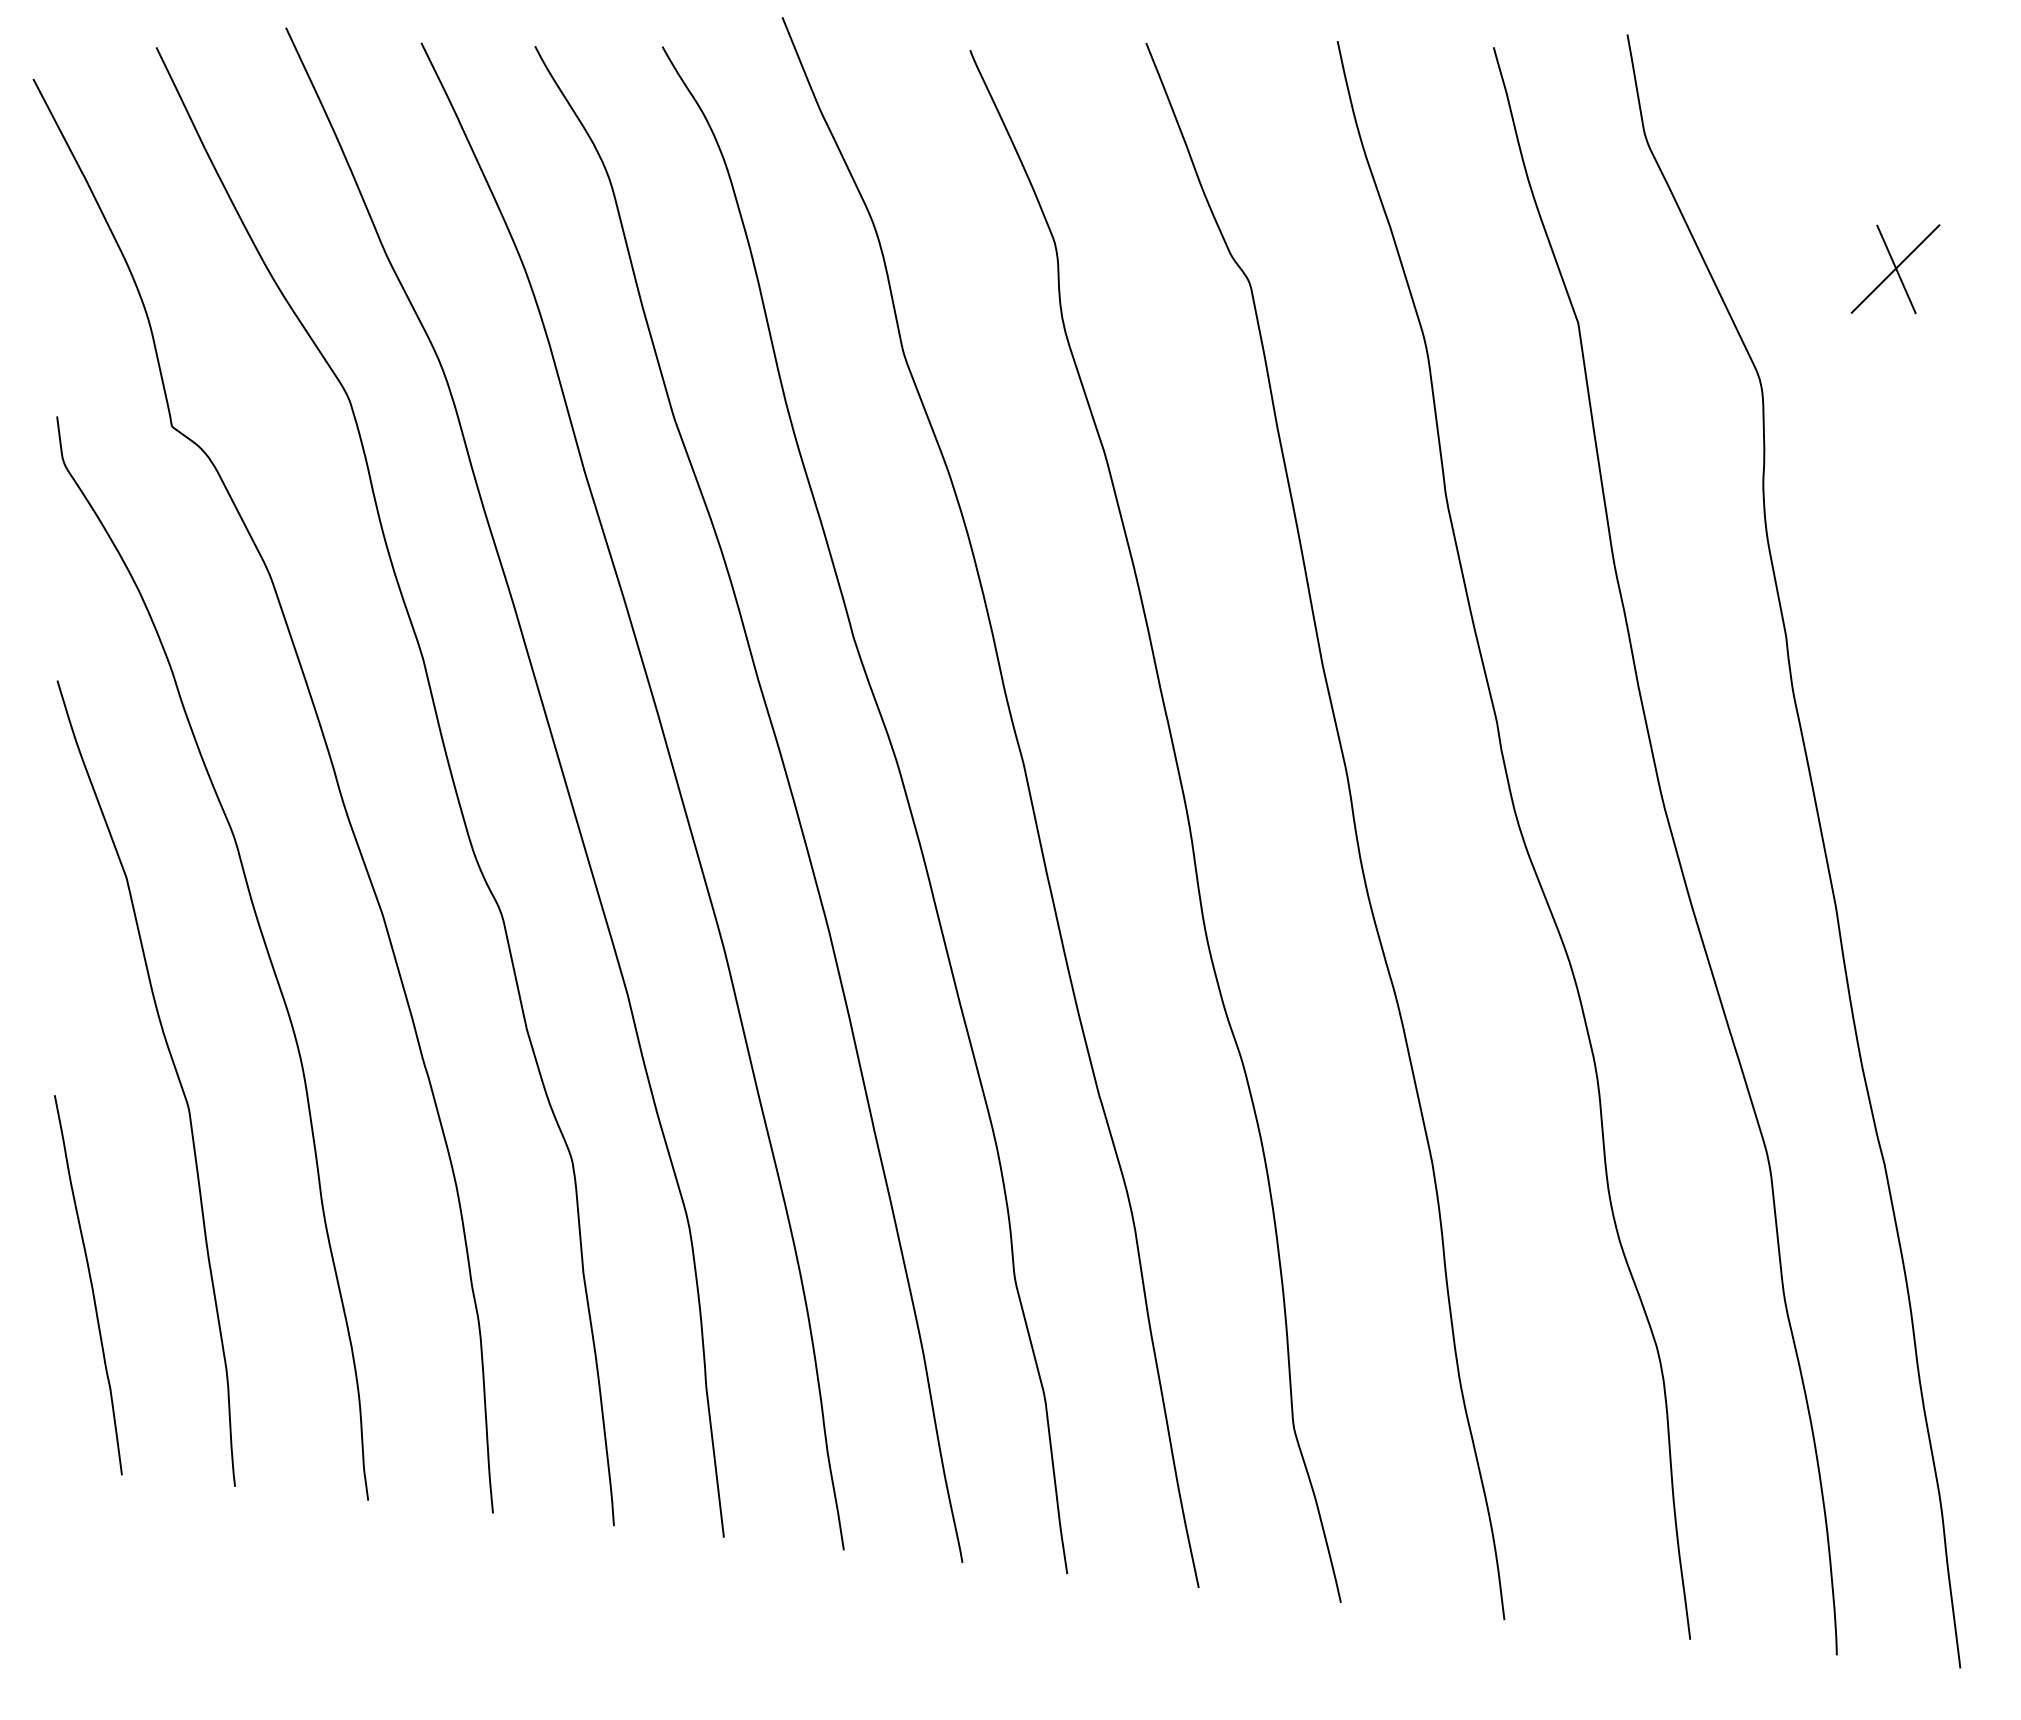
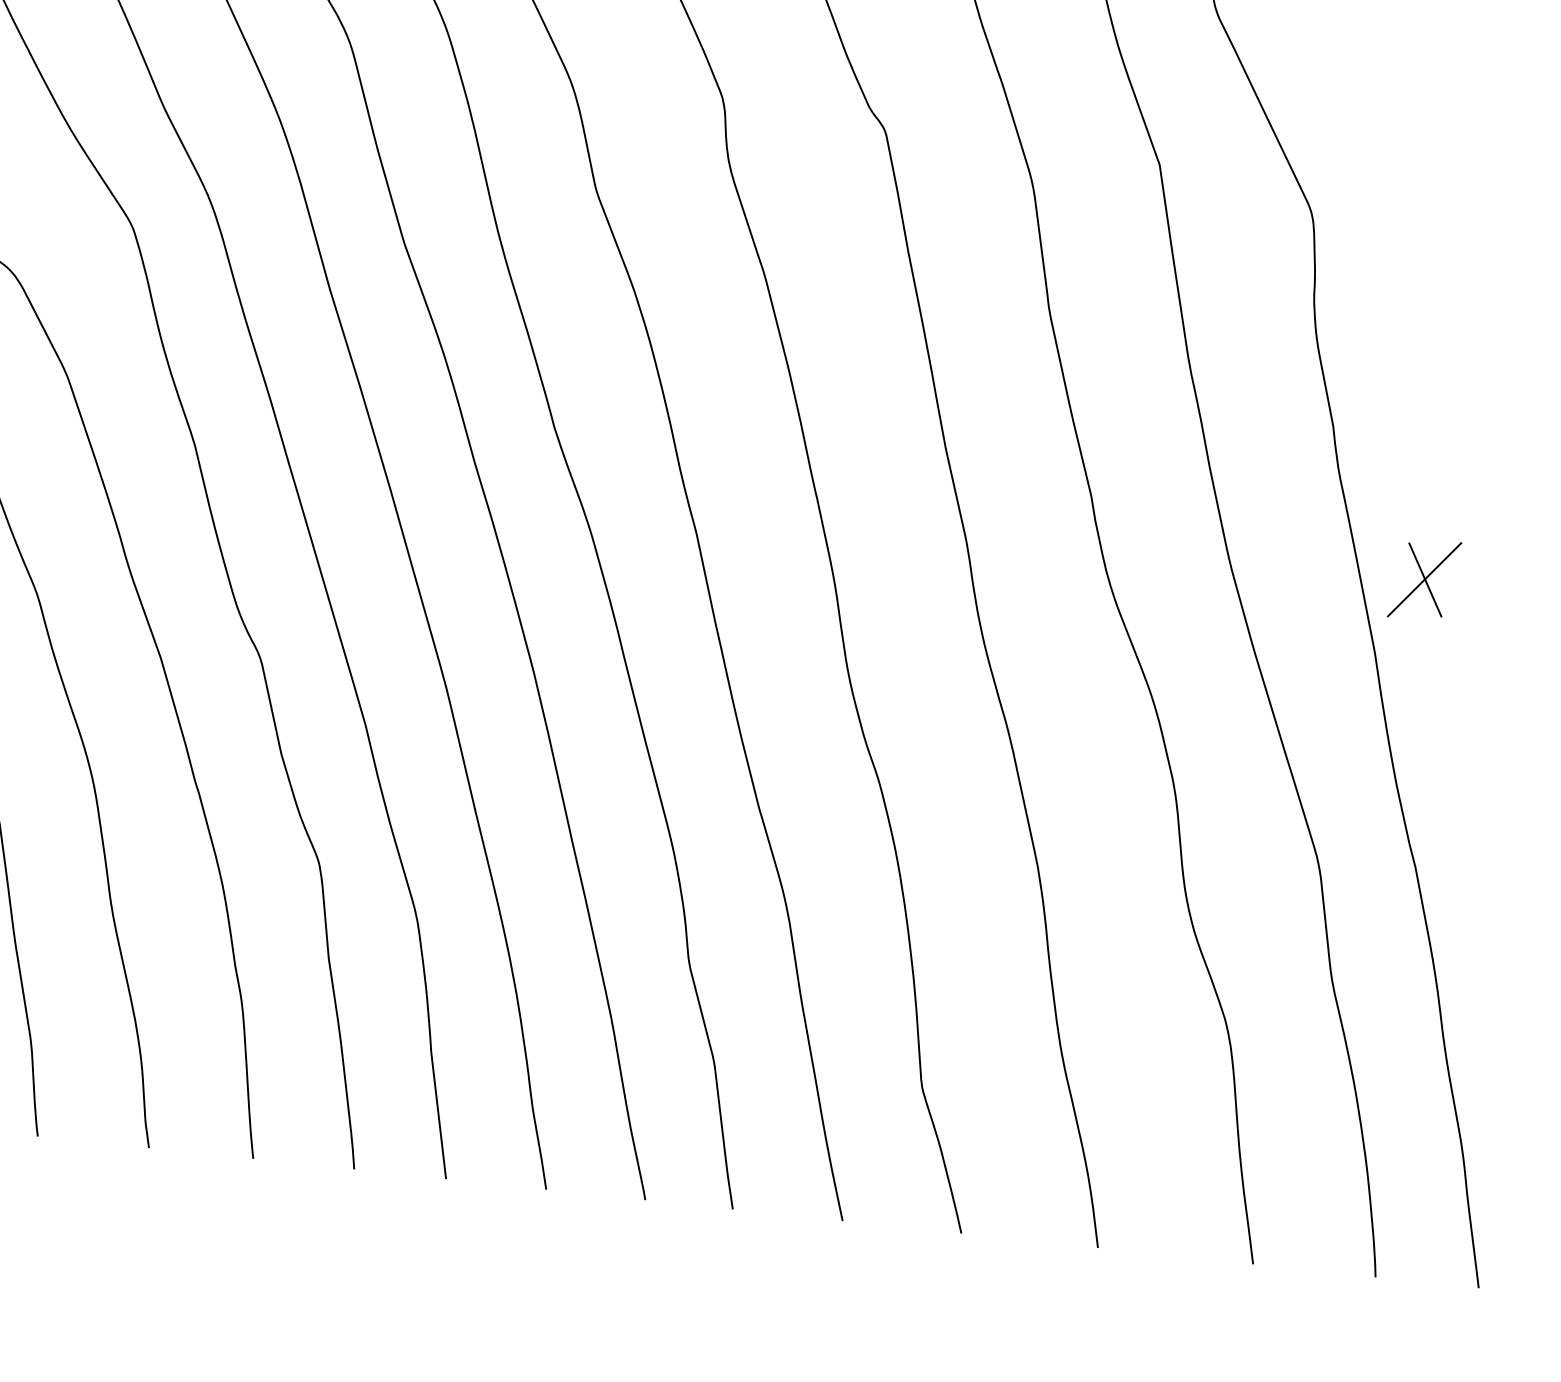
part: (1895, 269) -> (1424, 580), moved

